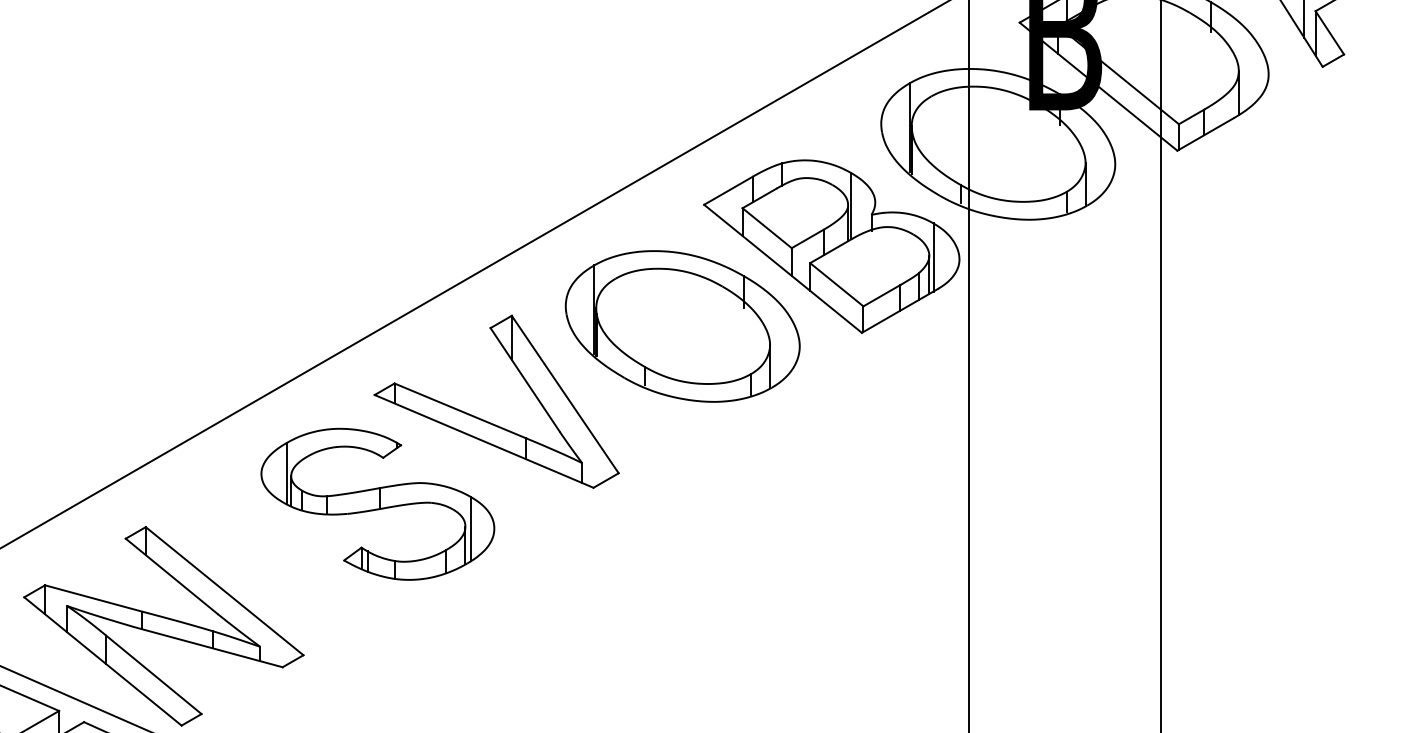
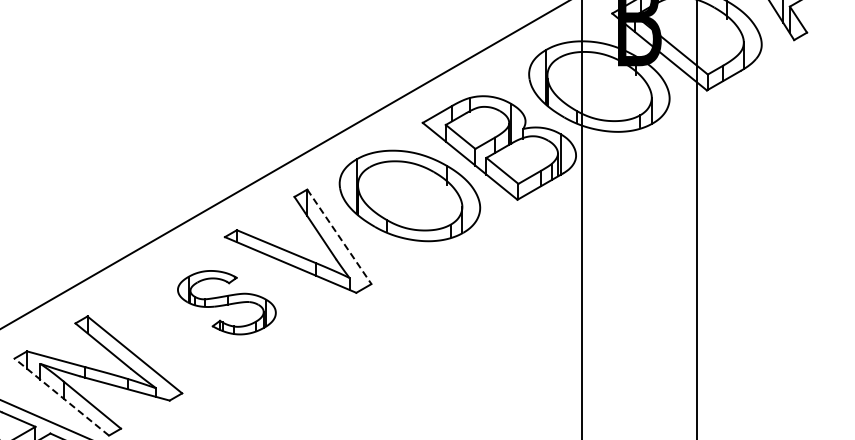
line: (565, 395) -> (339, 237), solid -> dashed
part: (377, 503) -> (226, 302), size x0.7
line: (102, 662) -> (61, 397), solid -> dashed

